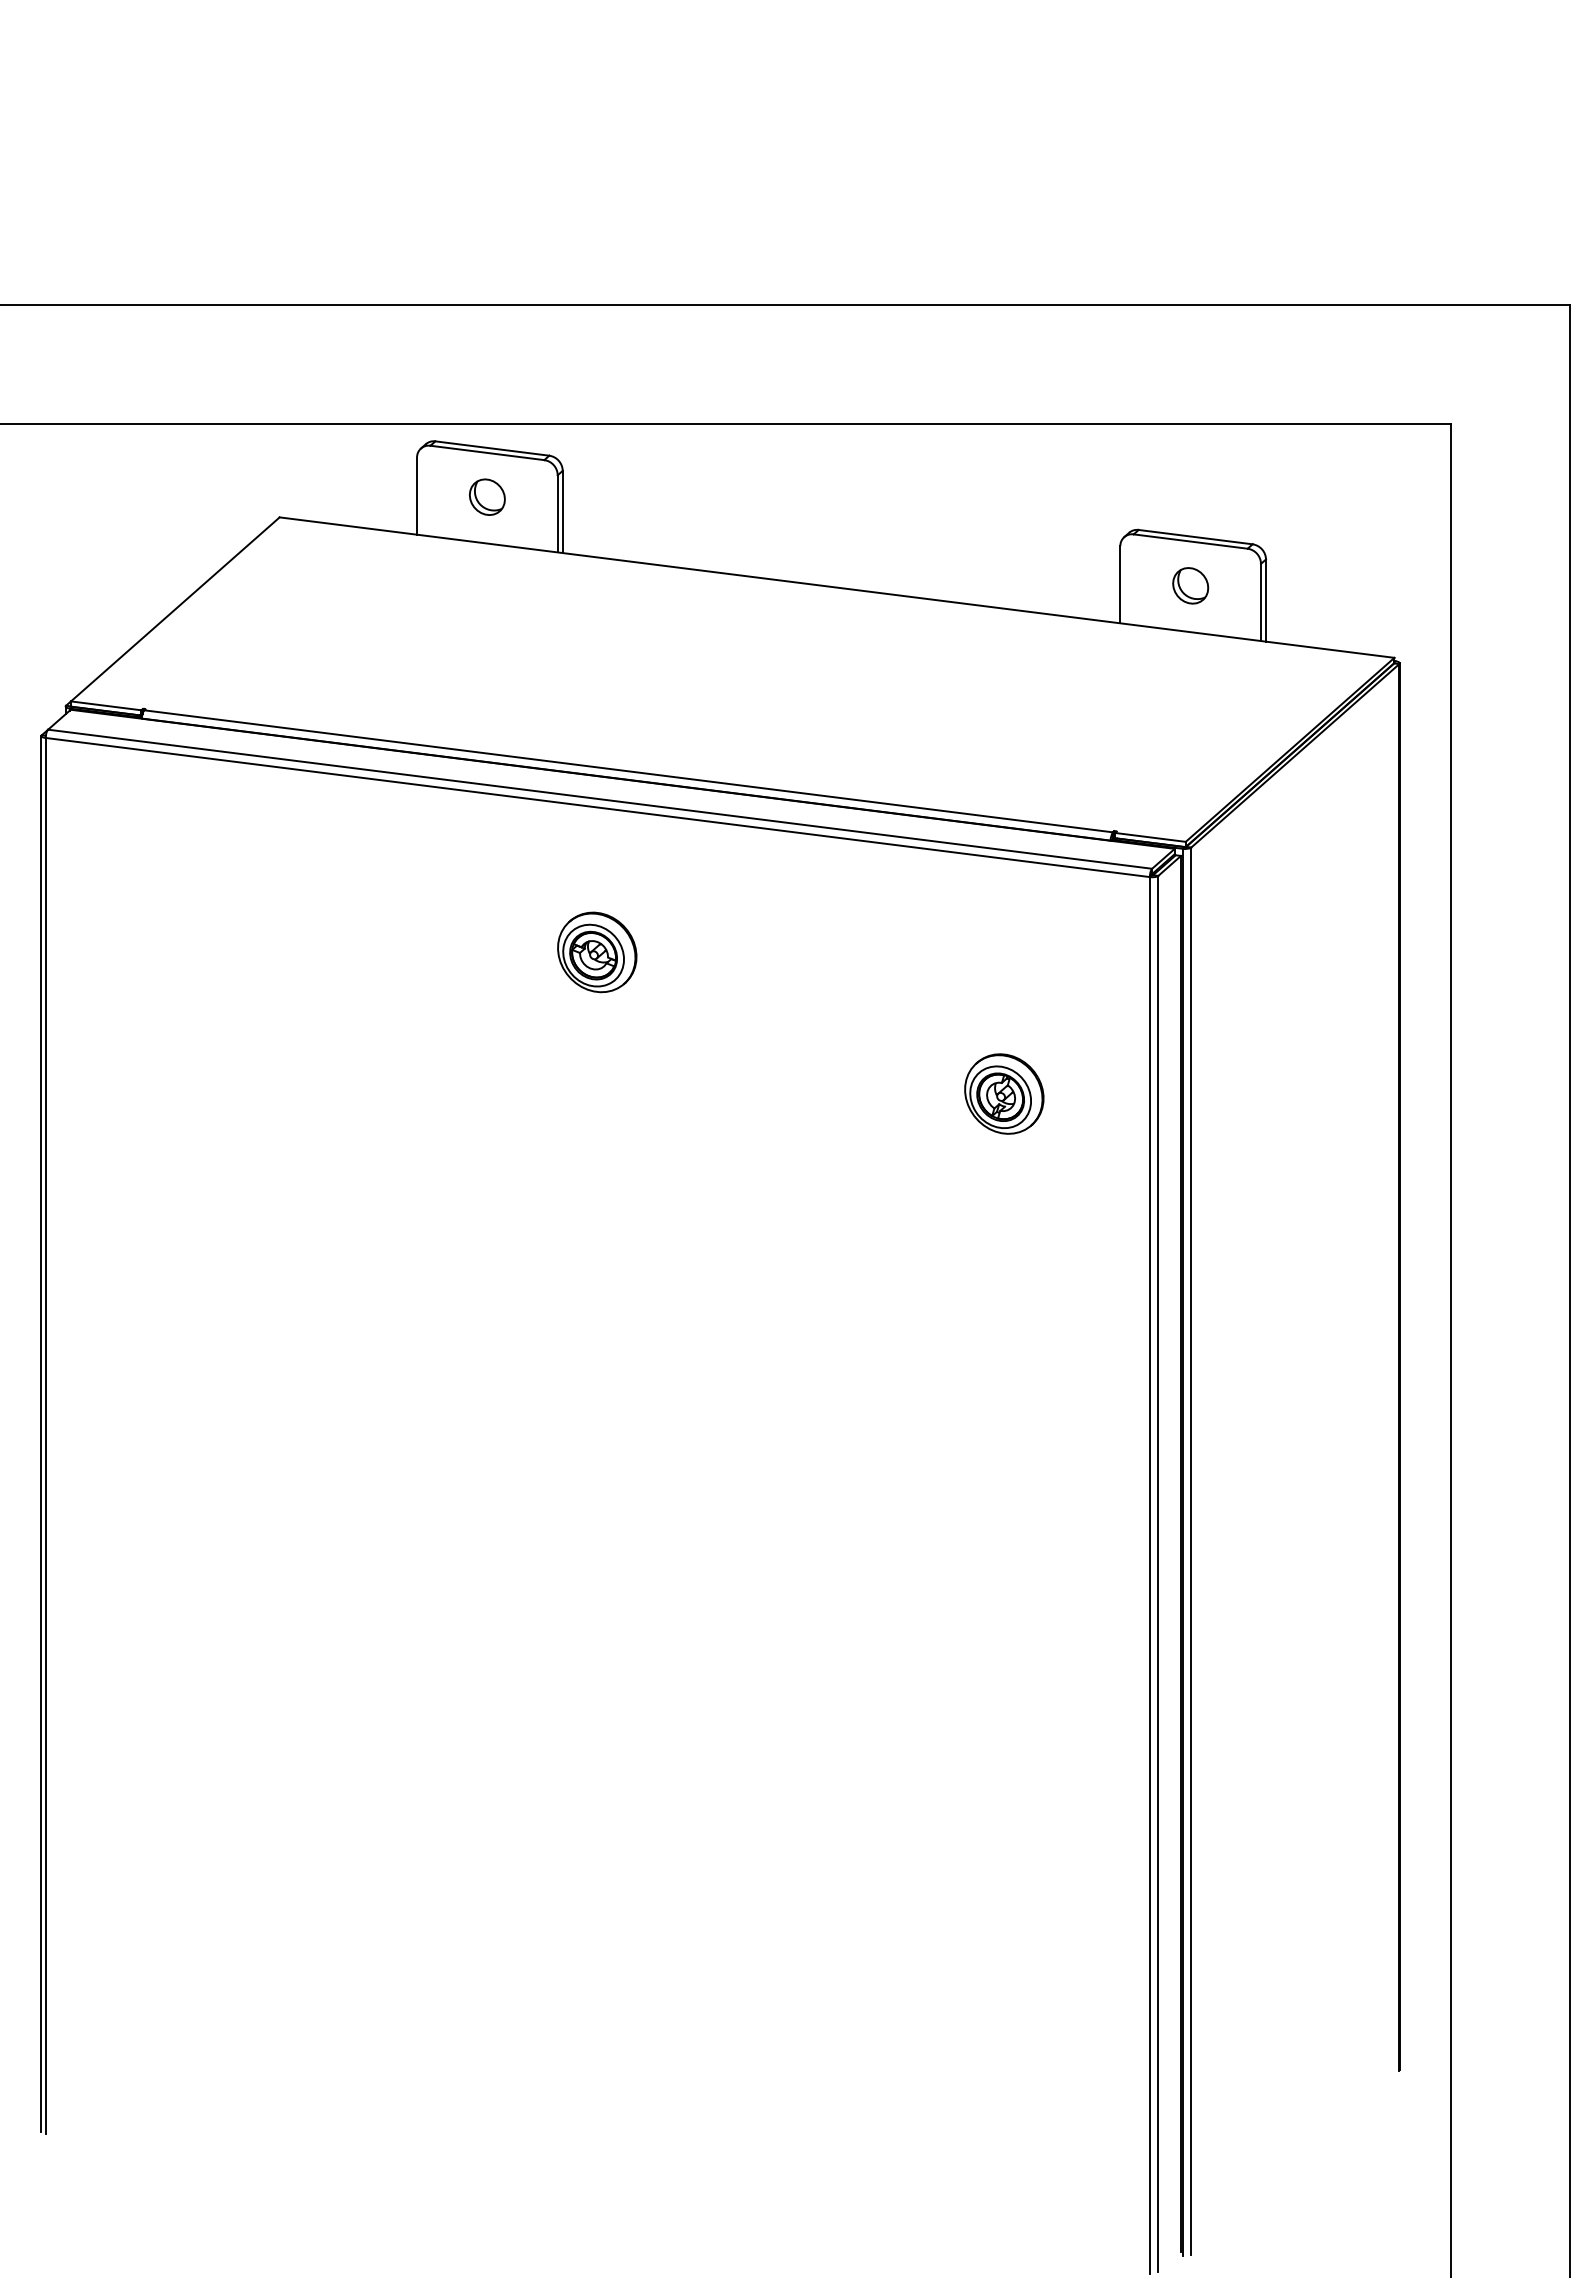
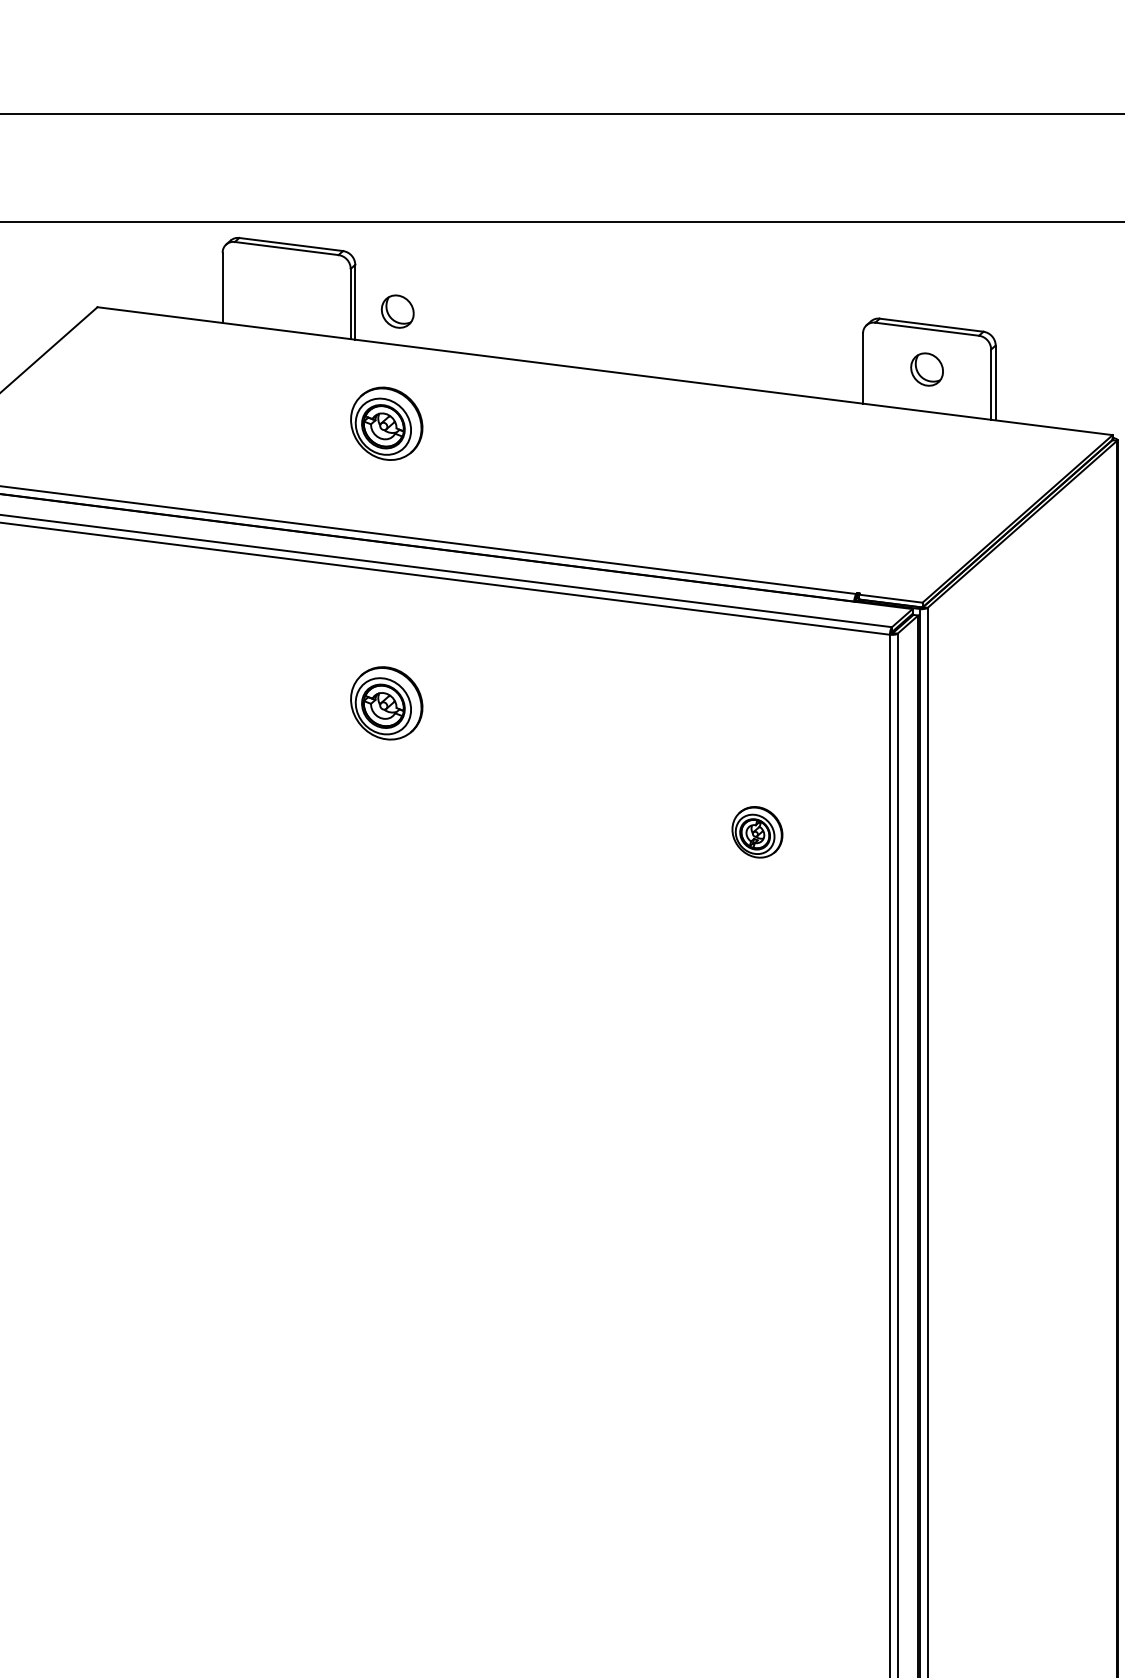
part: (487, 496) -> (397, 310), moved
part: (597, 645) -> (386, 423), added
part: (1004, 1093) -> (757, 831), size x0.7

